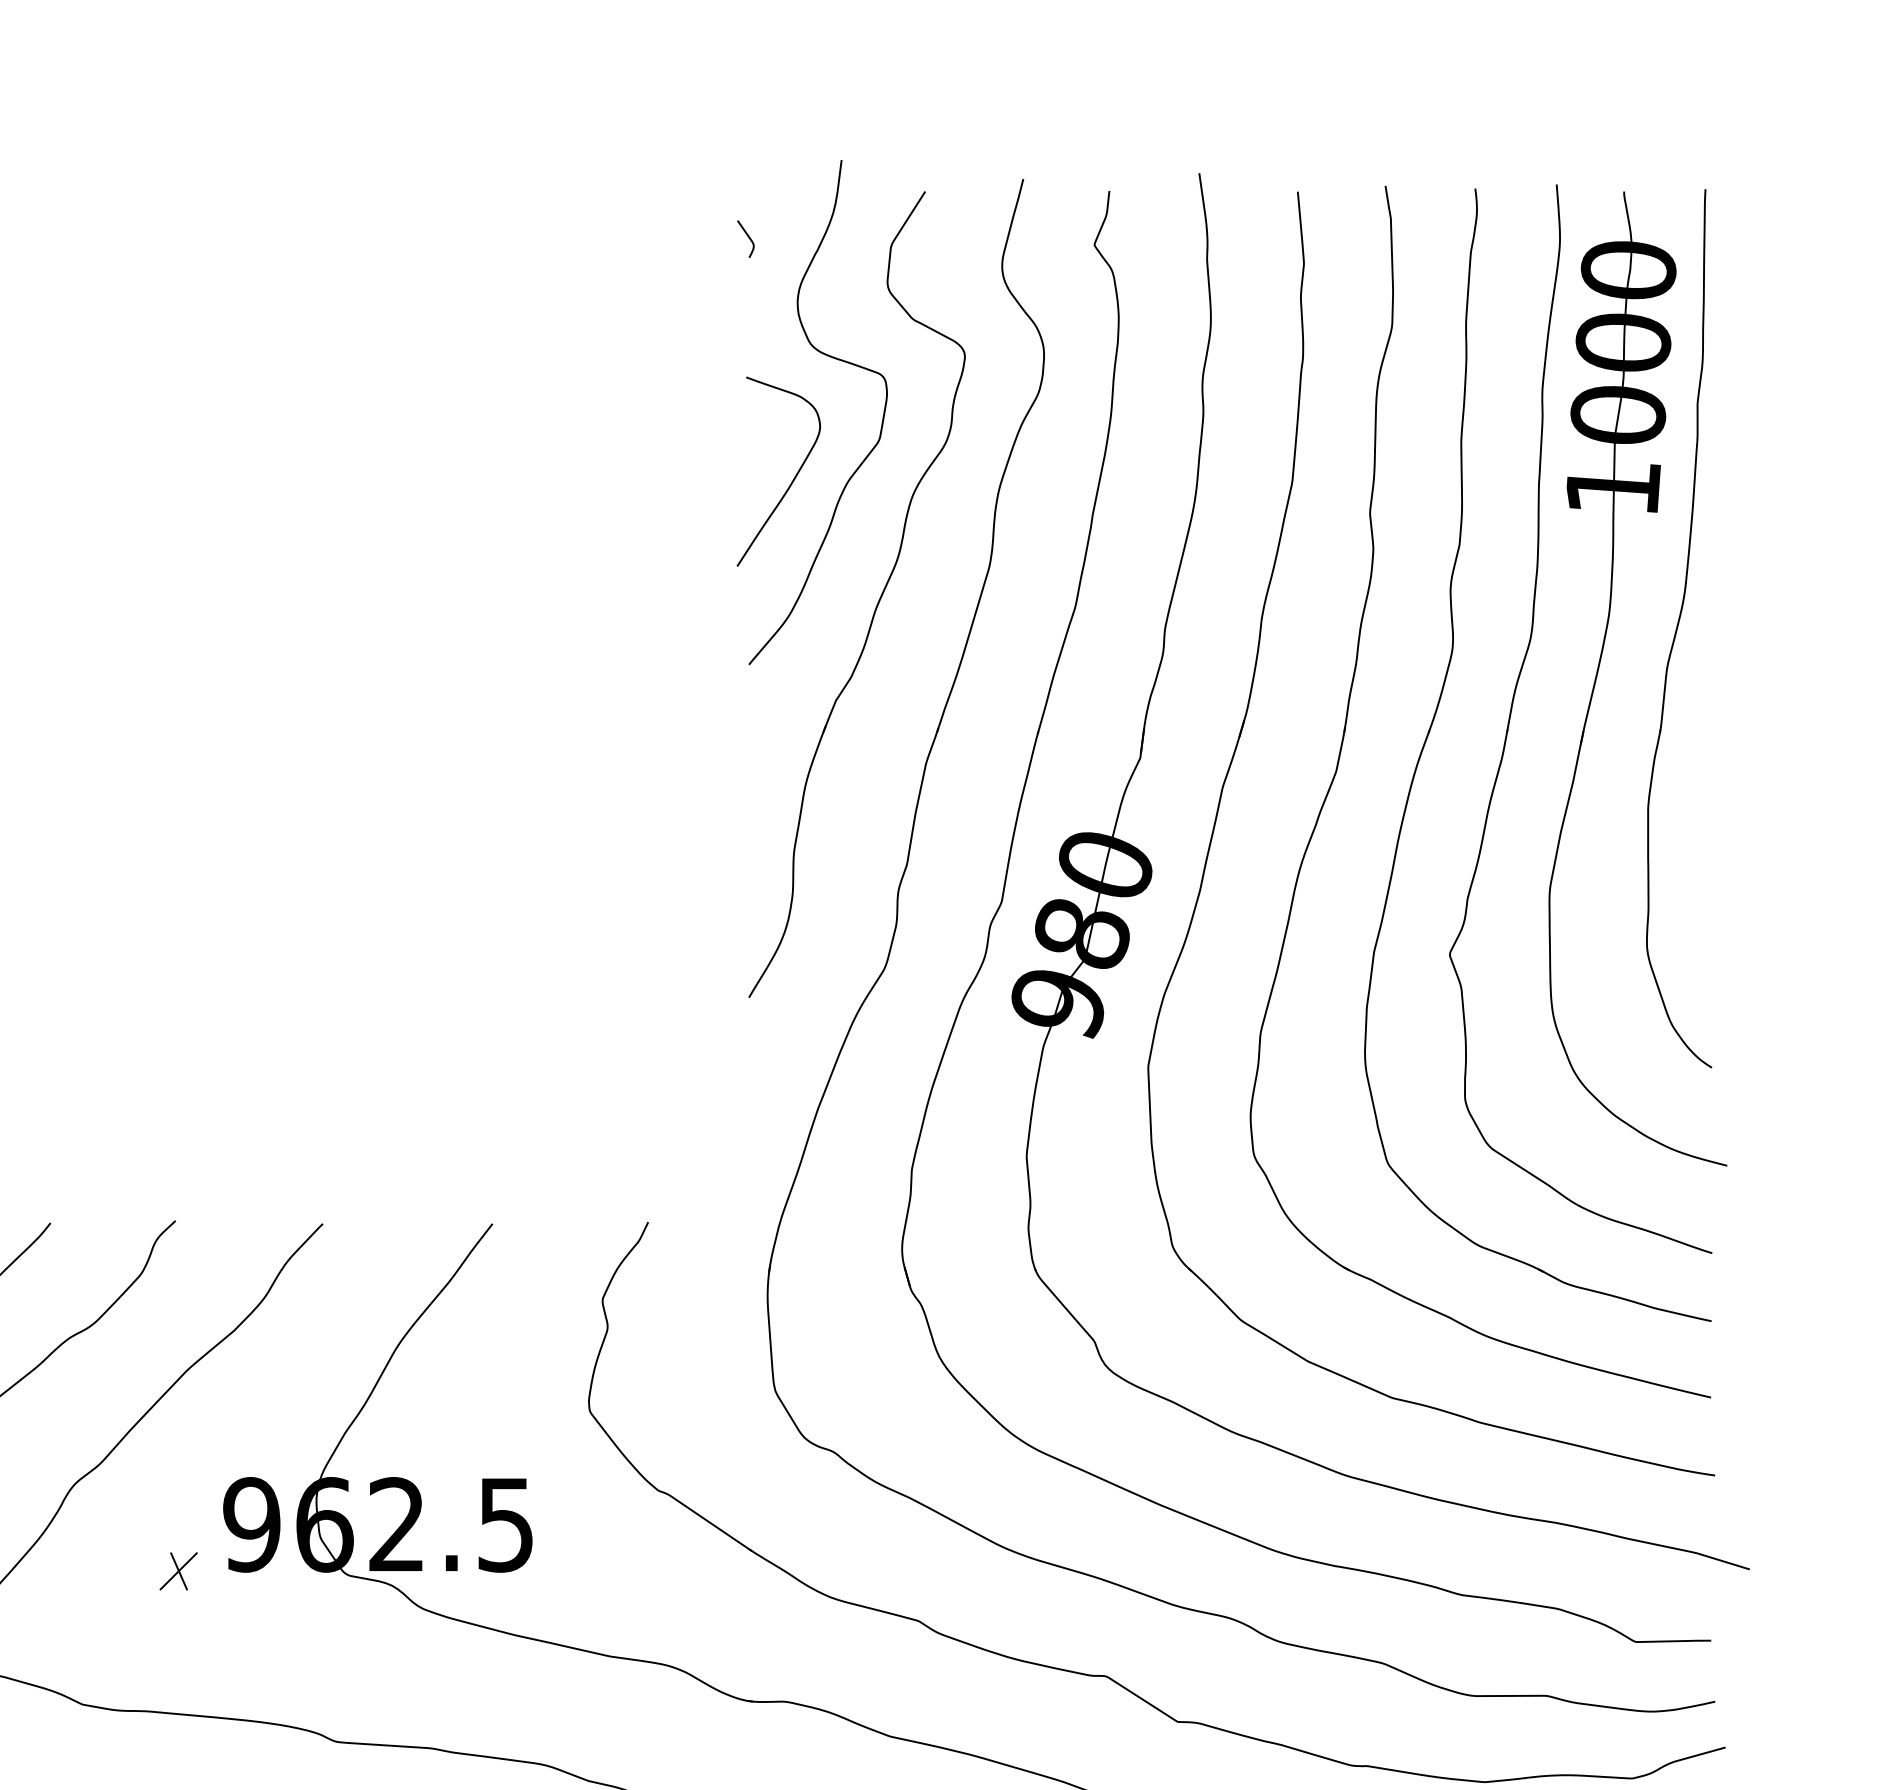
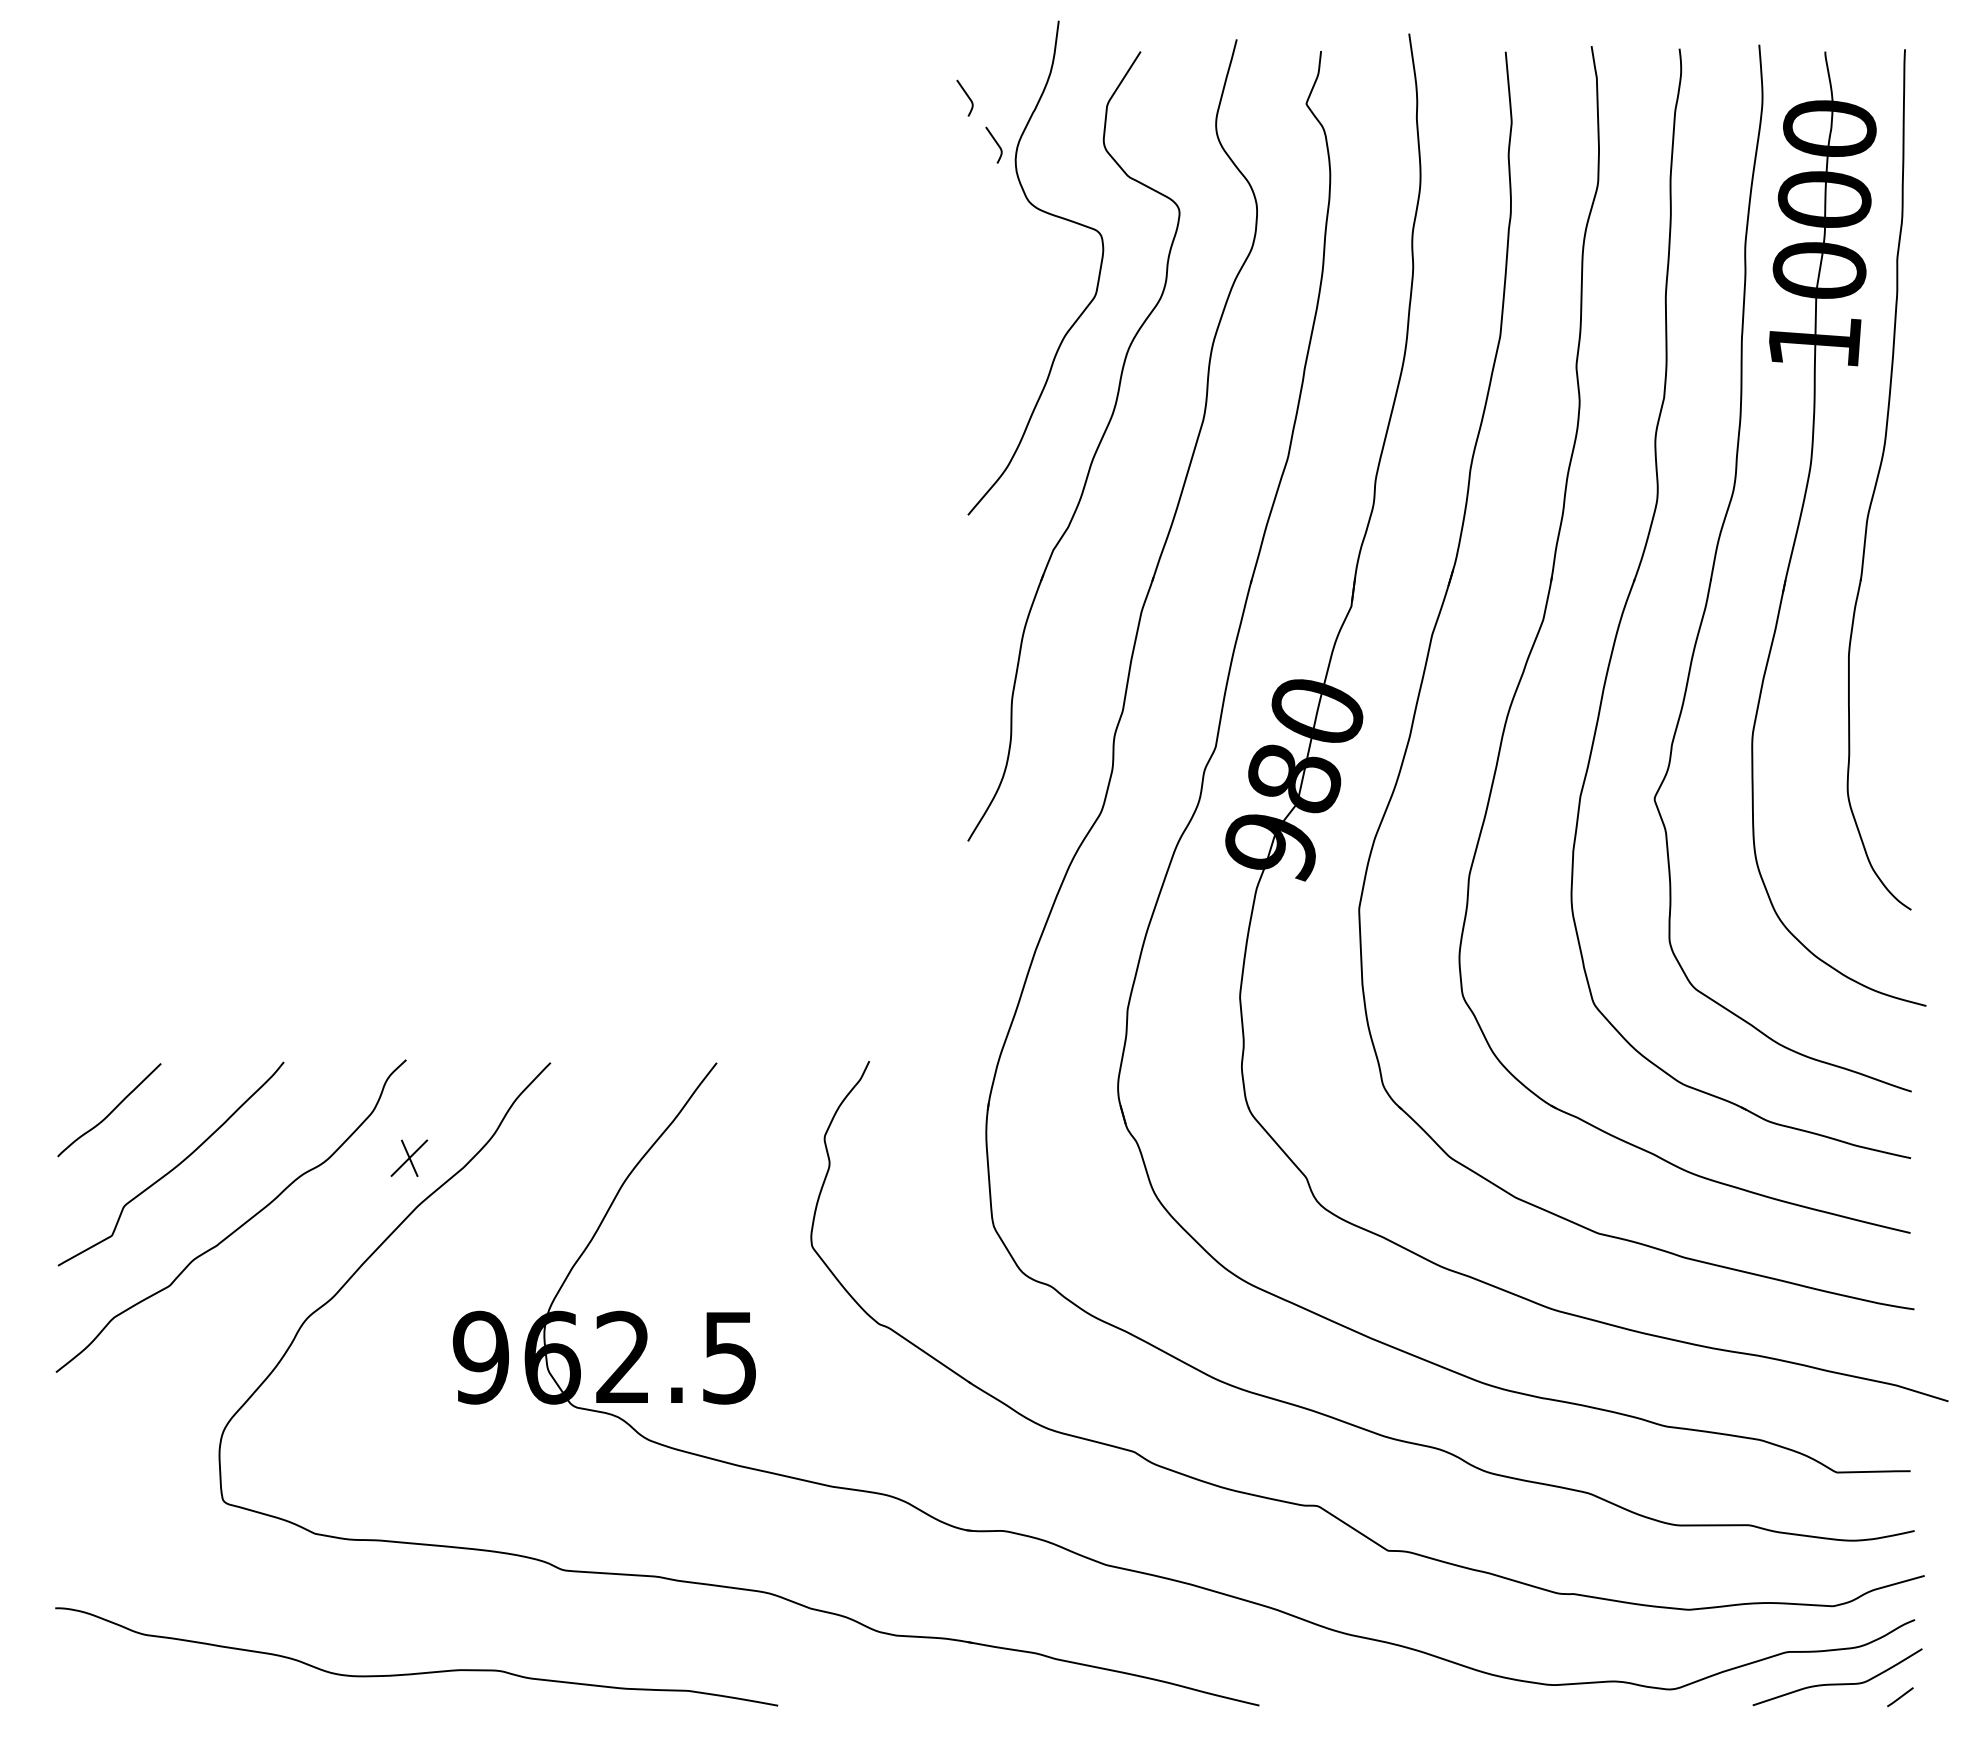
curve: (777, 284) -> (995, 142), added
curve: (793, 478) -> (1011, 332), removed
part: (178, 1570) -> (409, 1157), moved

